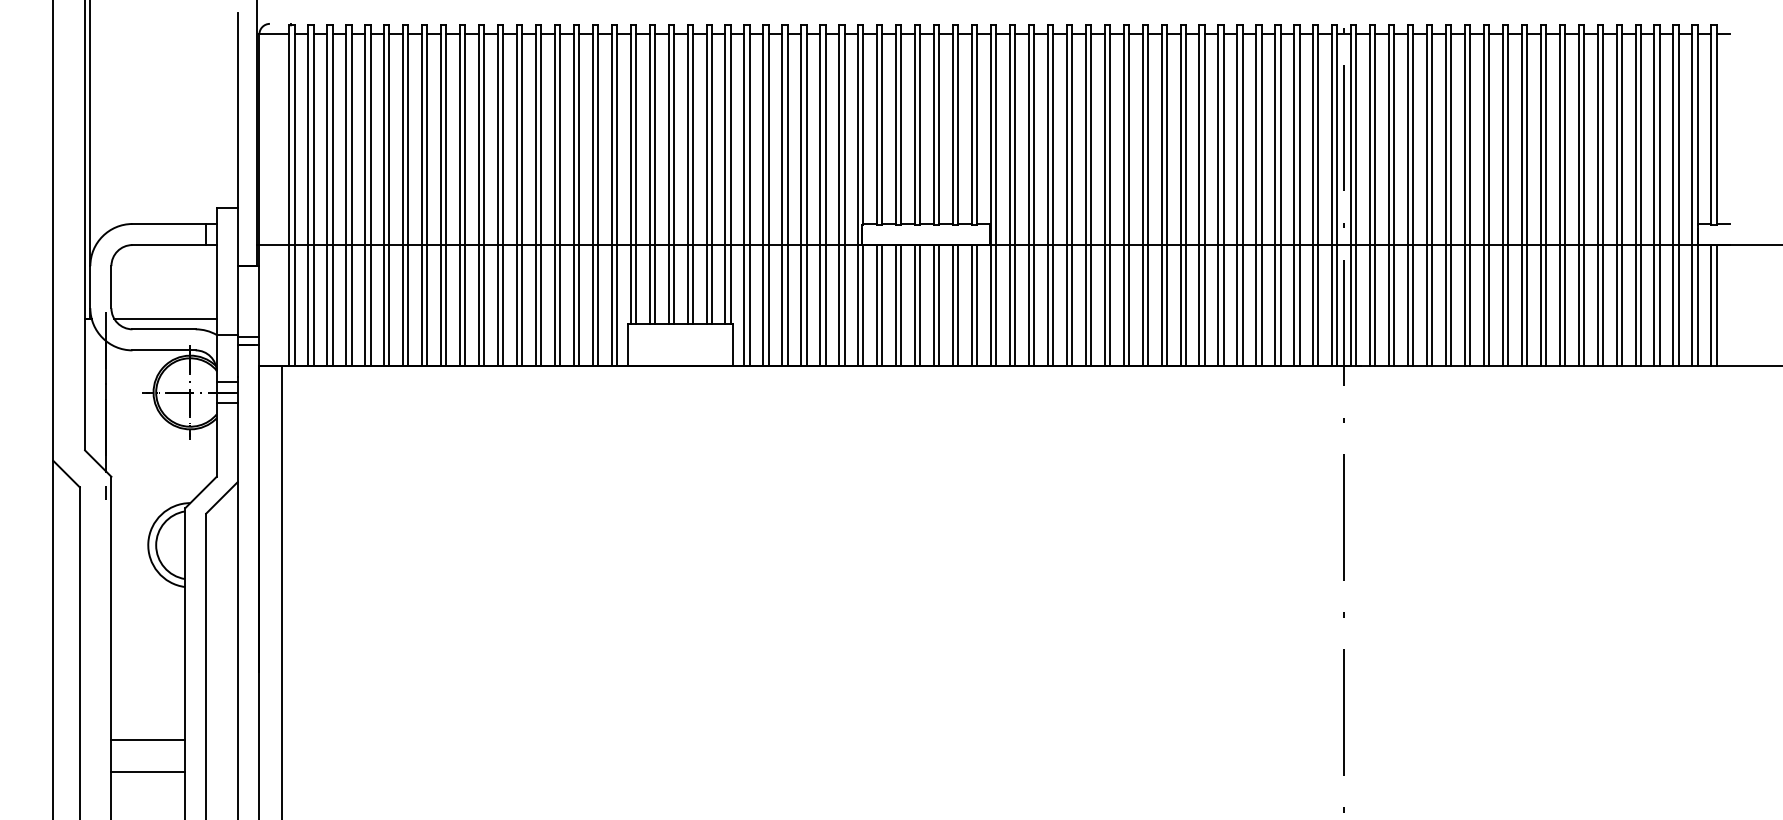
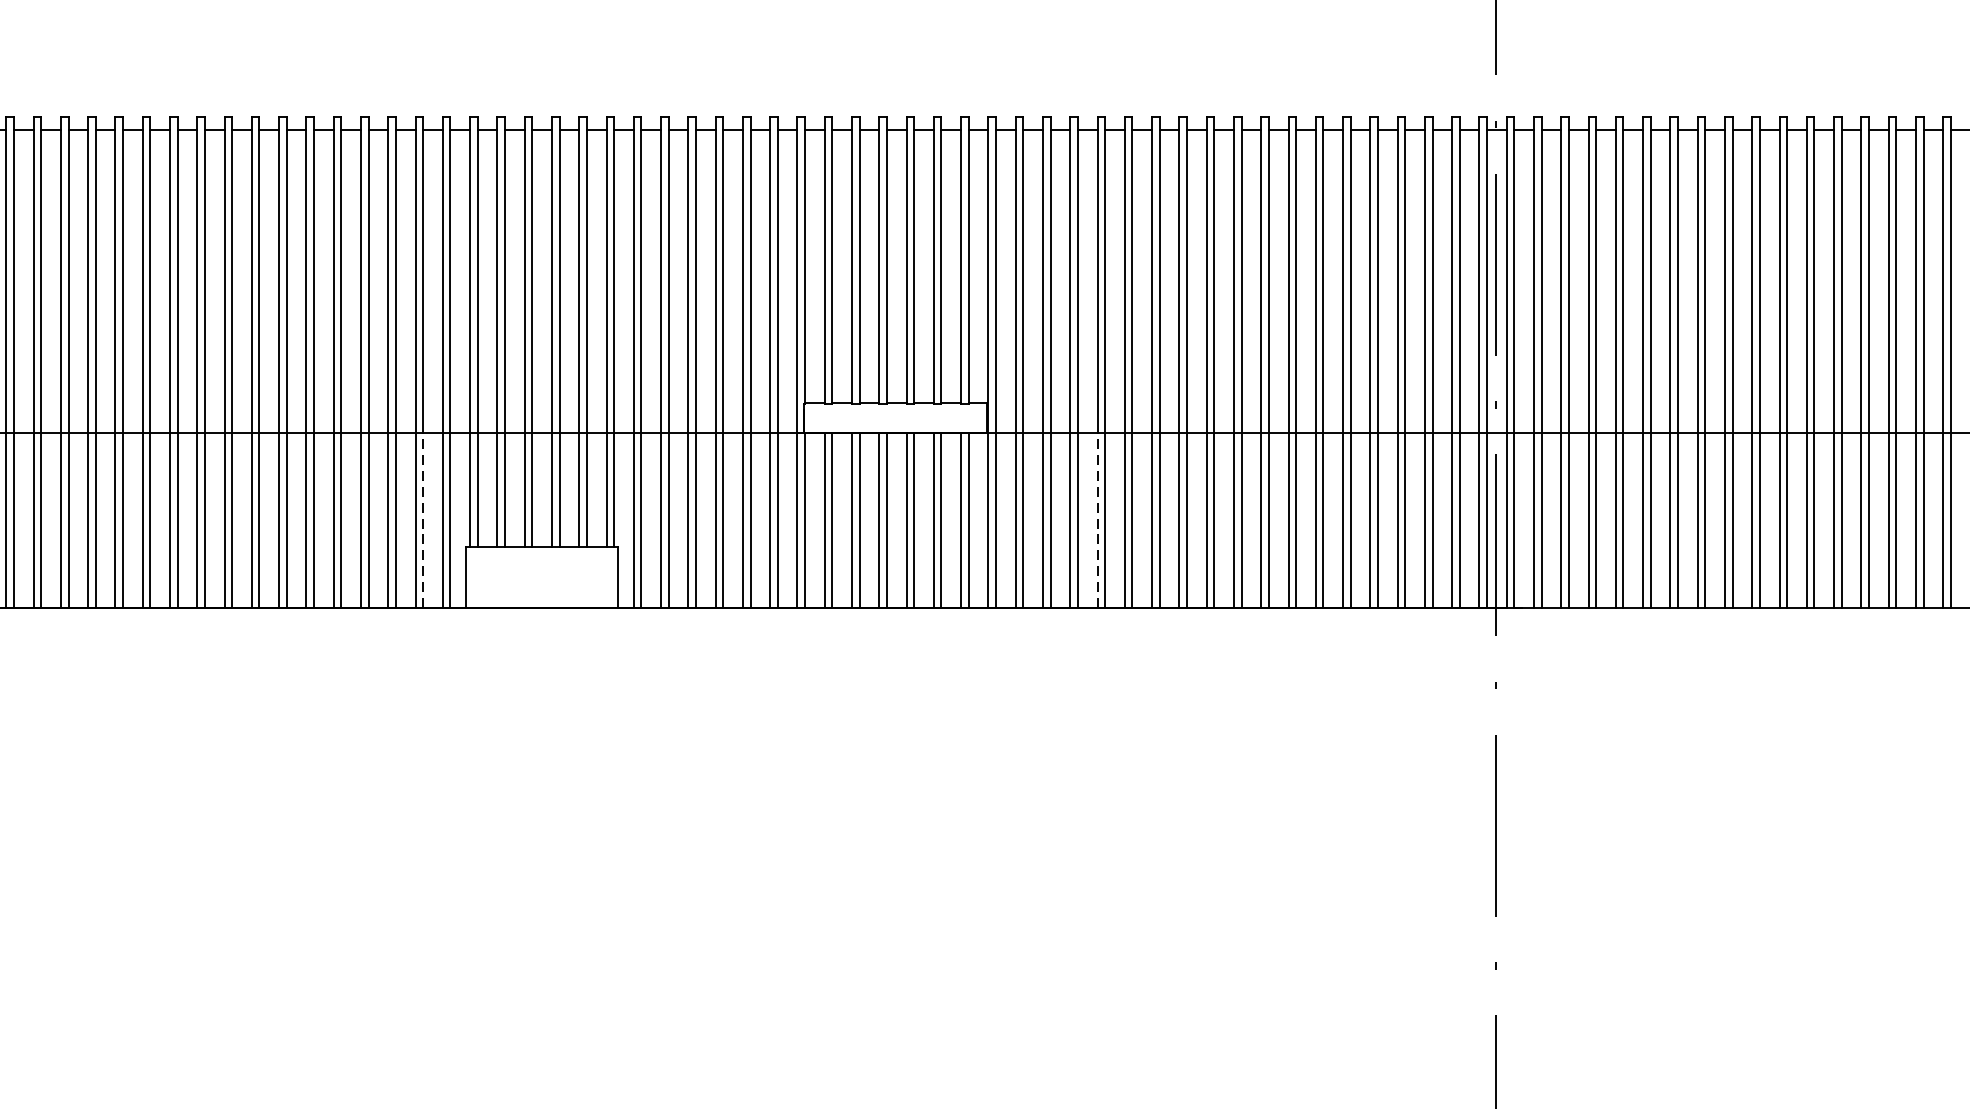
line: (598, 305) -> (423, 520), solid -> dashed
line: (1066, 305) -> (1097, 520), solid -> dashed

